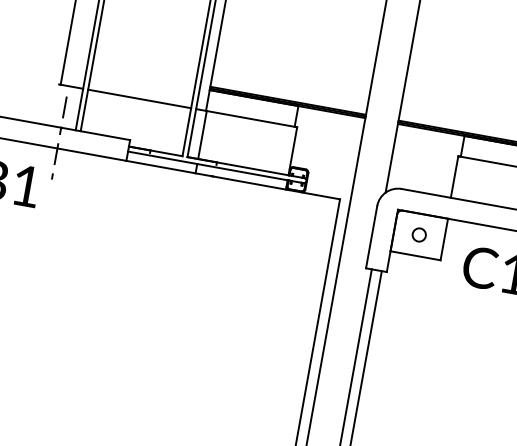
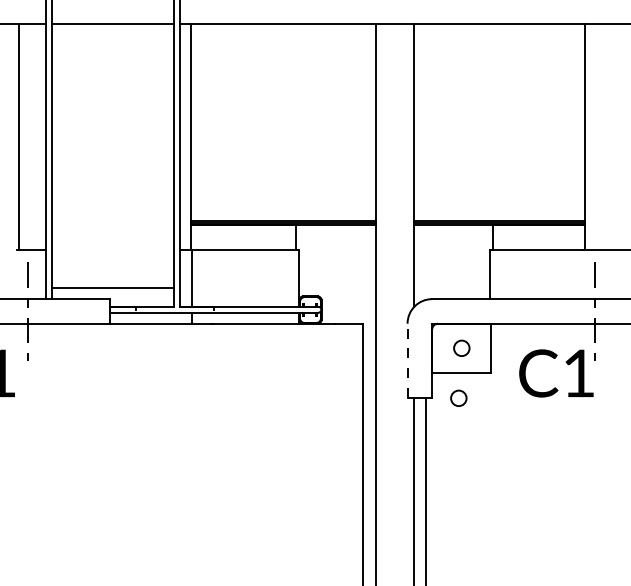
line: (139, 98) -> (112, 287), moved
line: (371, 237) -> (407, 360), solid -> dashed
circle: (409, 275) -> (458, 397), added

